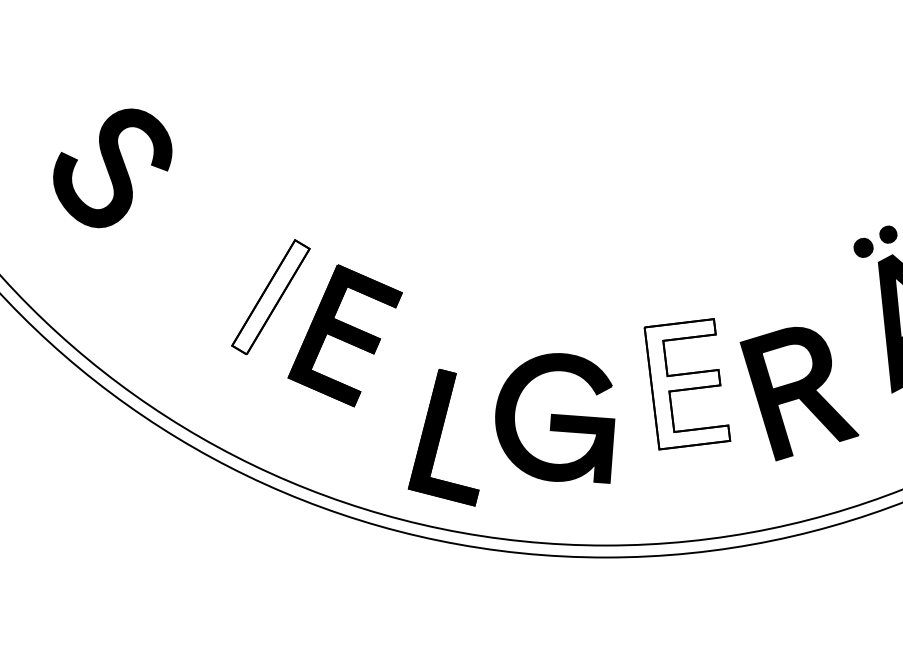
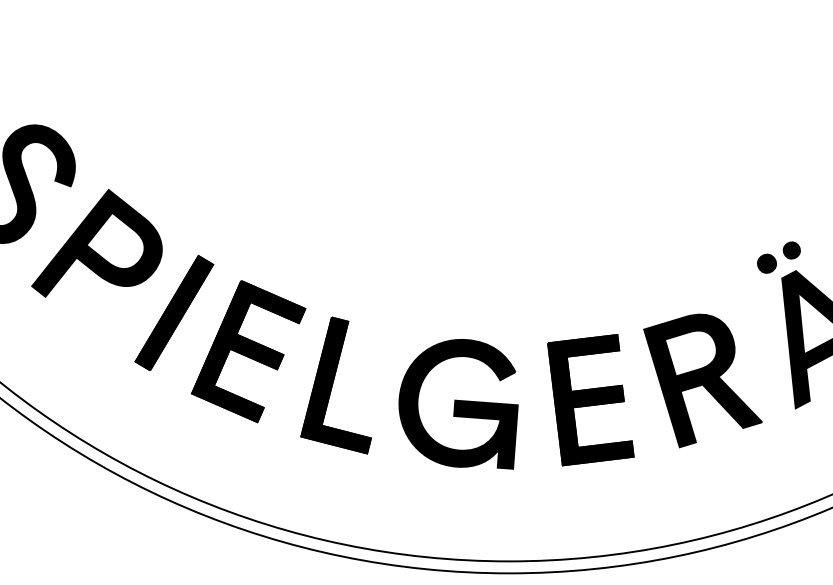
part: (193, 227) -> (96, 243), added
fill: (270, 297) -> (173, 313), added
fill: (687, 384) -> (590, 400), added
part: (799, 393) -> (702, 380), moved
part: (555, 418) -> (458, 404), moved
part: (443, 437) -> (335, 385), moved

